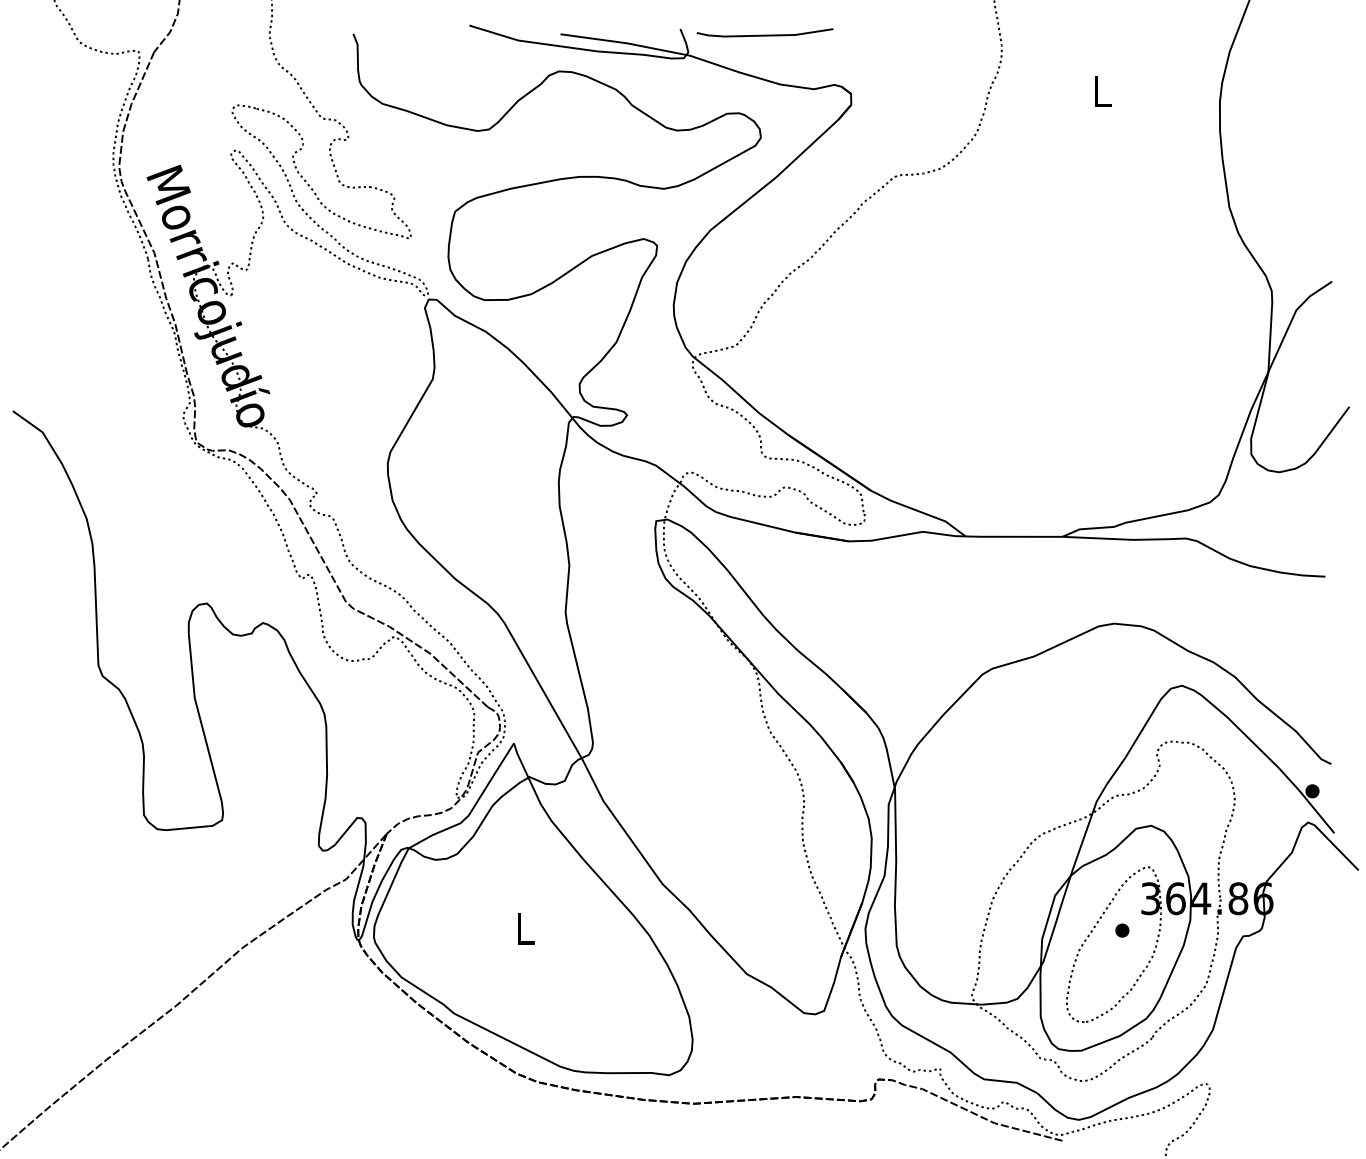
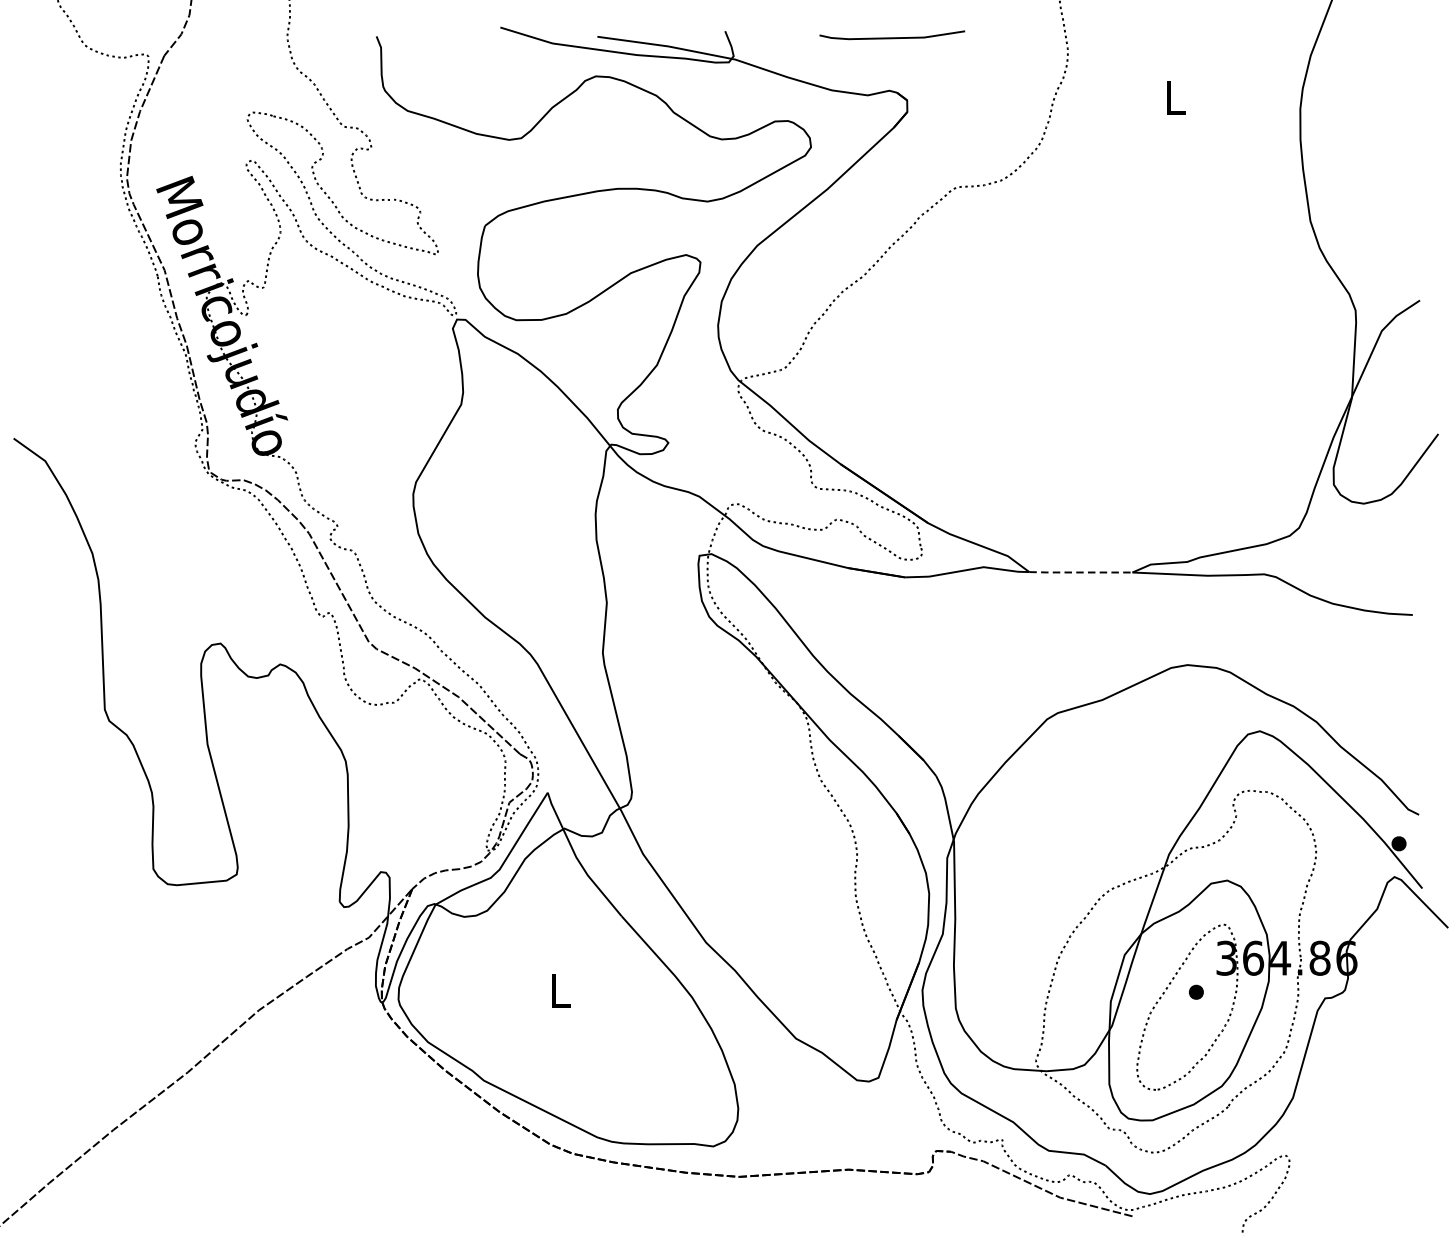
line: (764, 34) -> (891, 37), moved
line: (1013, 536) -> (1080, 572), solid -> dashed

